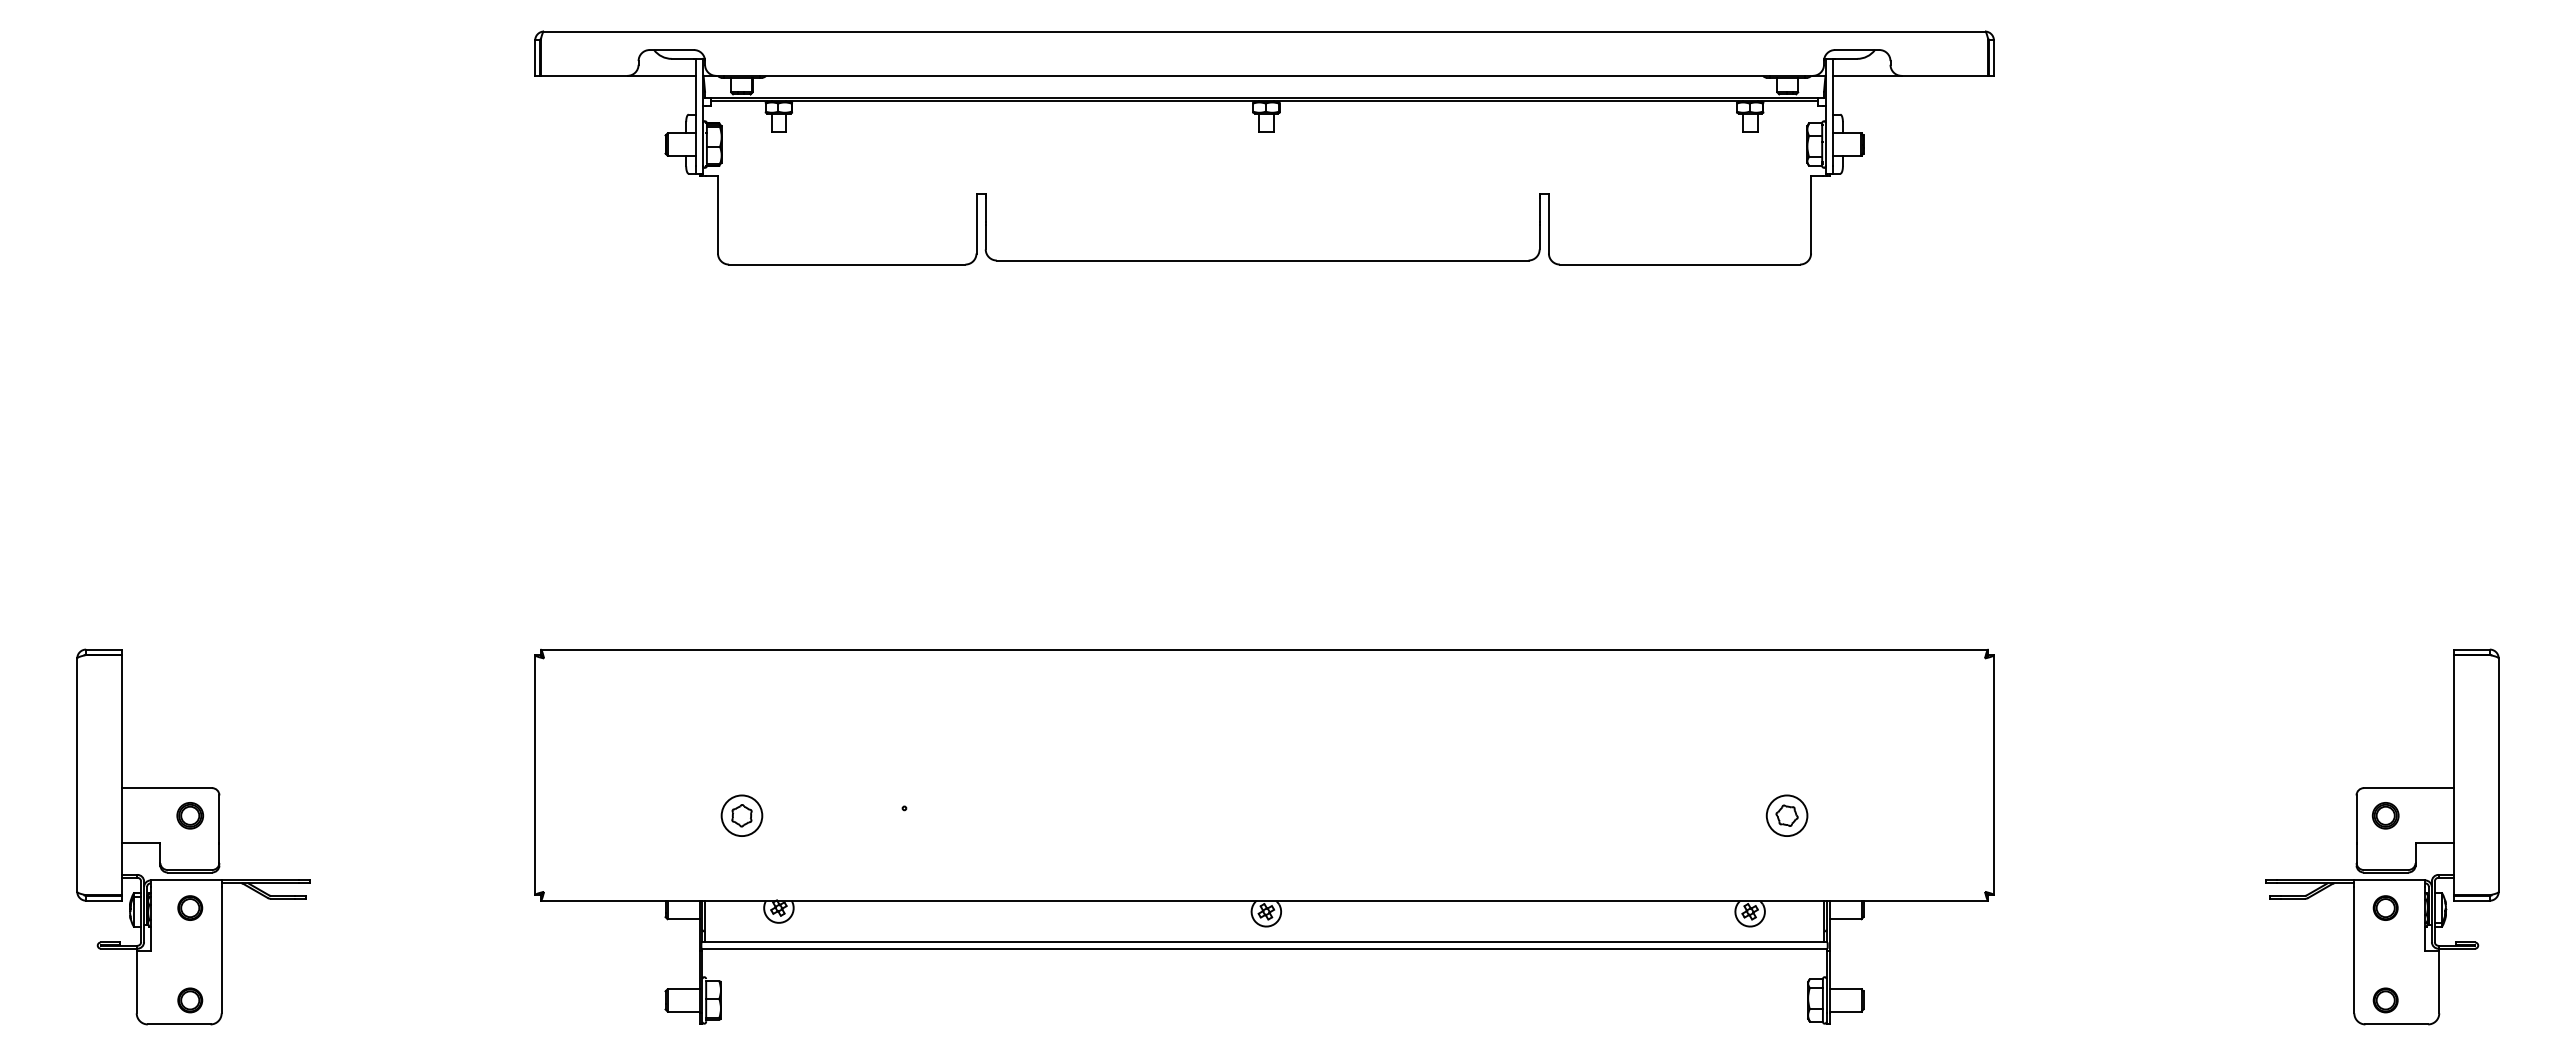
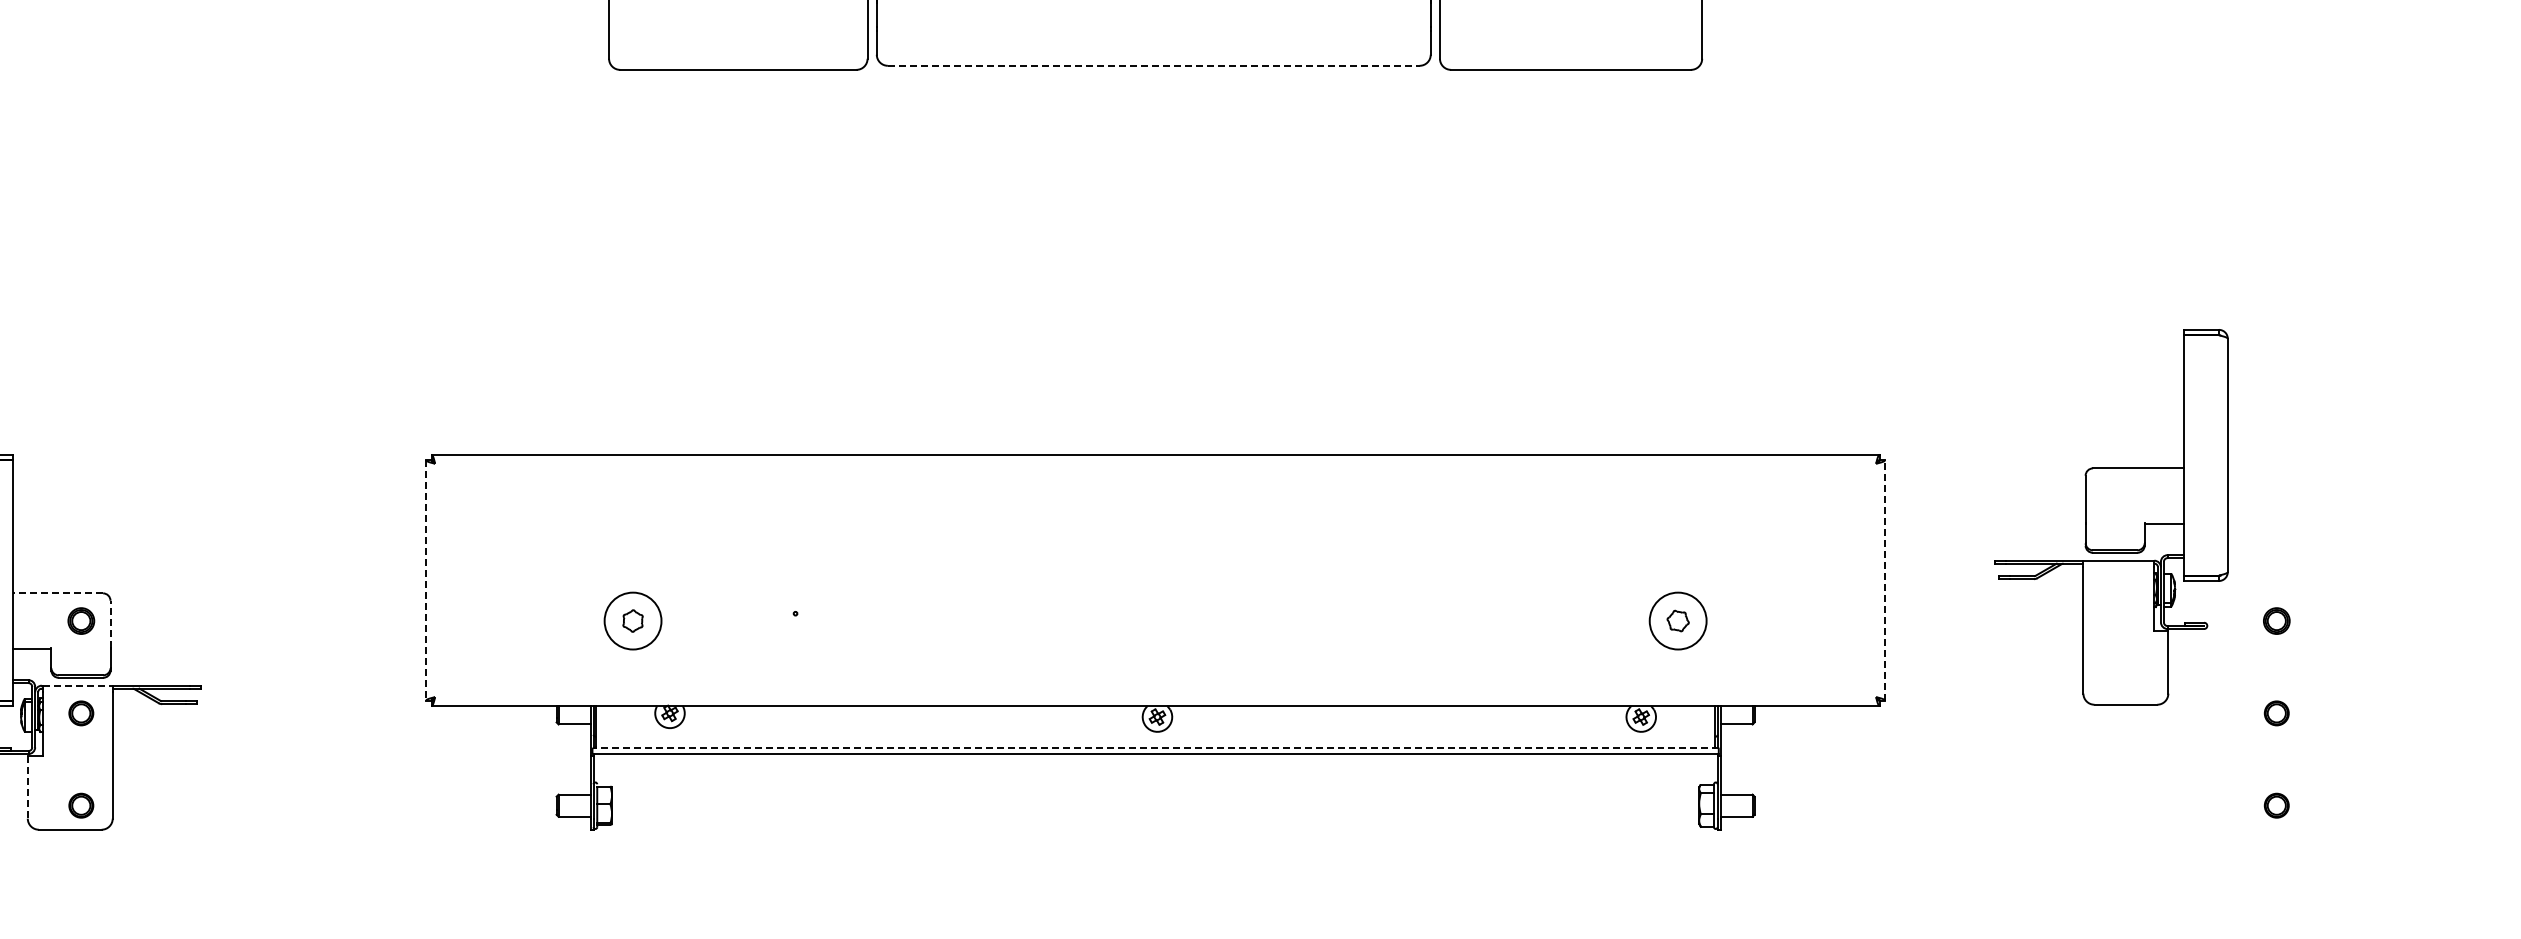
line: (1262, 260) -> (1153, 65), solid -> dashed
line: (1993, 774) -> (1884, 579), solid -> dashed
line: (535, 775) -> (426, 580), solid -> dashed
line: (166, 788) -> (57, 593), solid -> dashed
circle: (741, 815) -> (632, 620), size x1.4
circle: (1786, 815) -> (1677, 620), size x1.4
line: (219, 819) -> (110, 624), solid -> dashed
part: (2382, 836) -> (2111, 516), moved
line: (187, 880) -> (78, 685), solid -> dashed
line: (1264, 942) -> (1155, 747), solid -> dashed
line: (136, 982) -> (27, 787), solid -> dashed

